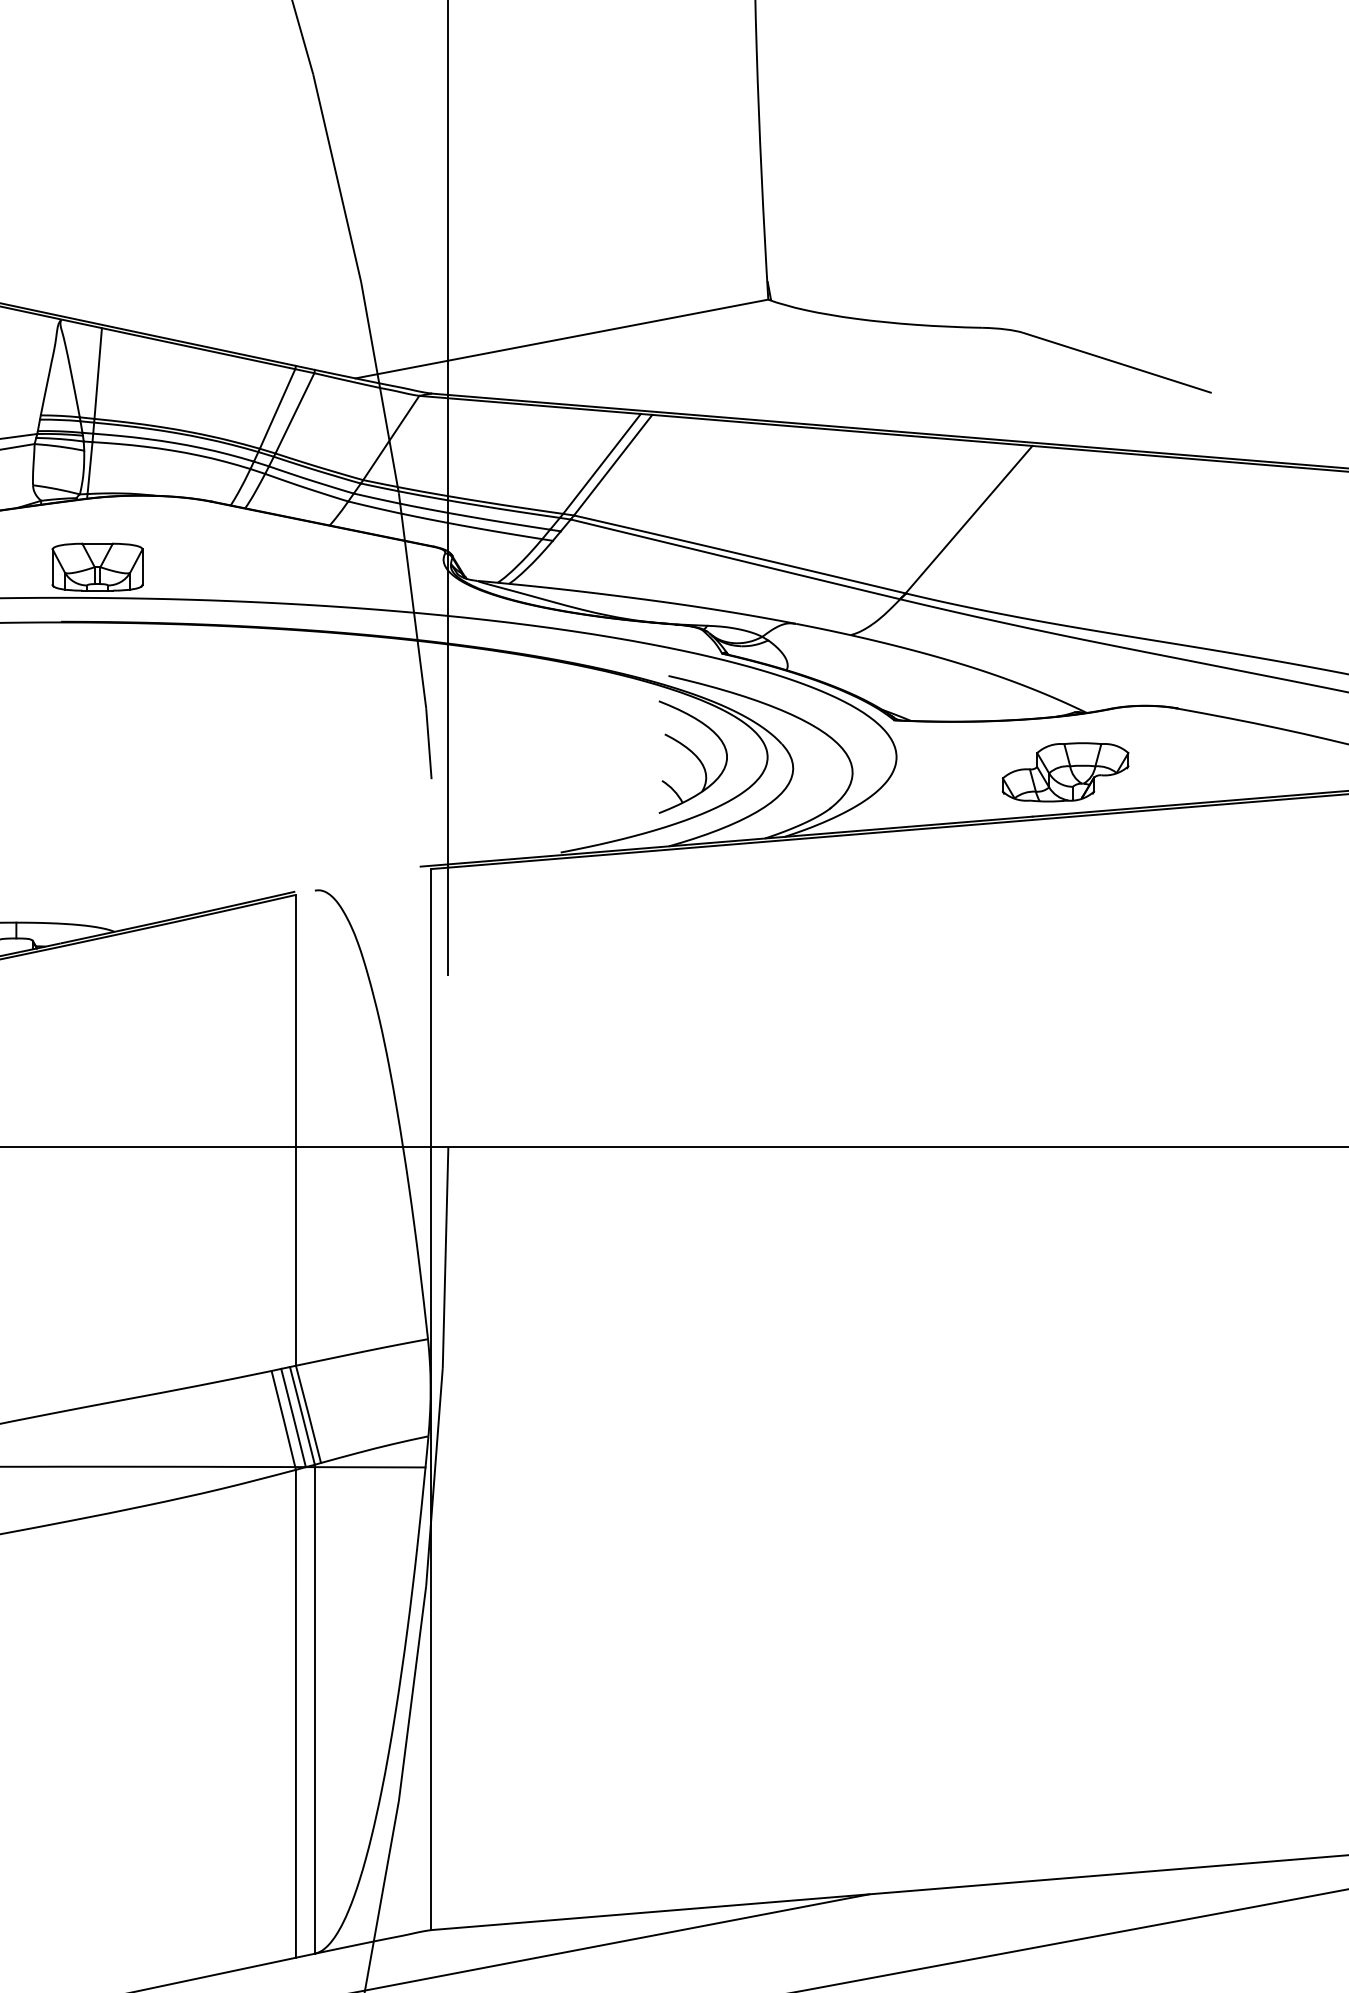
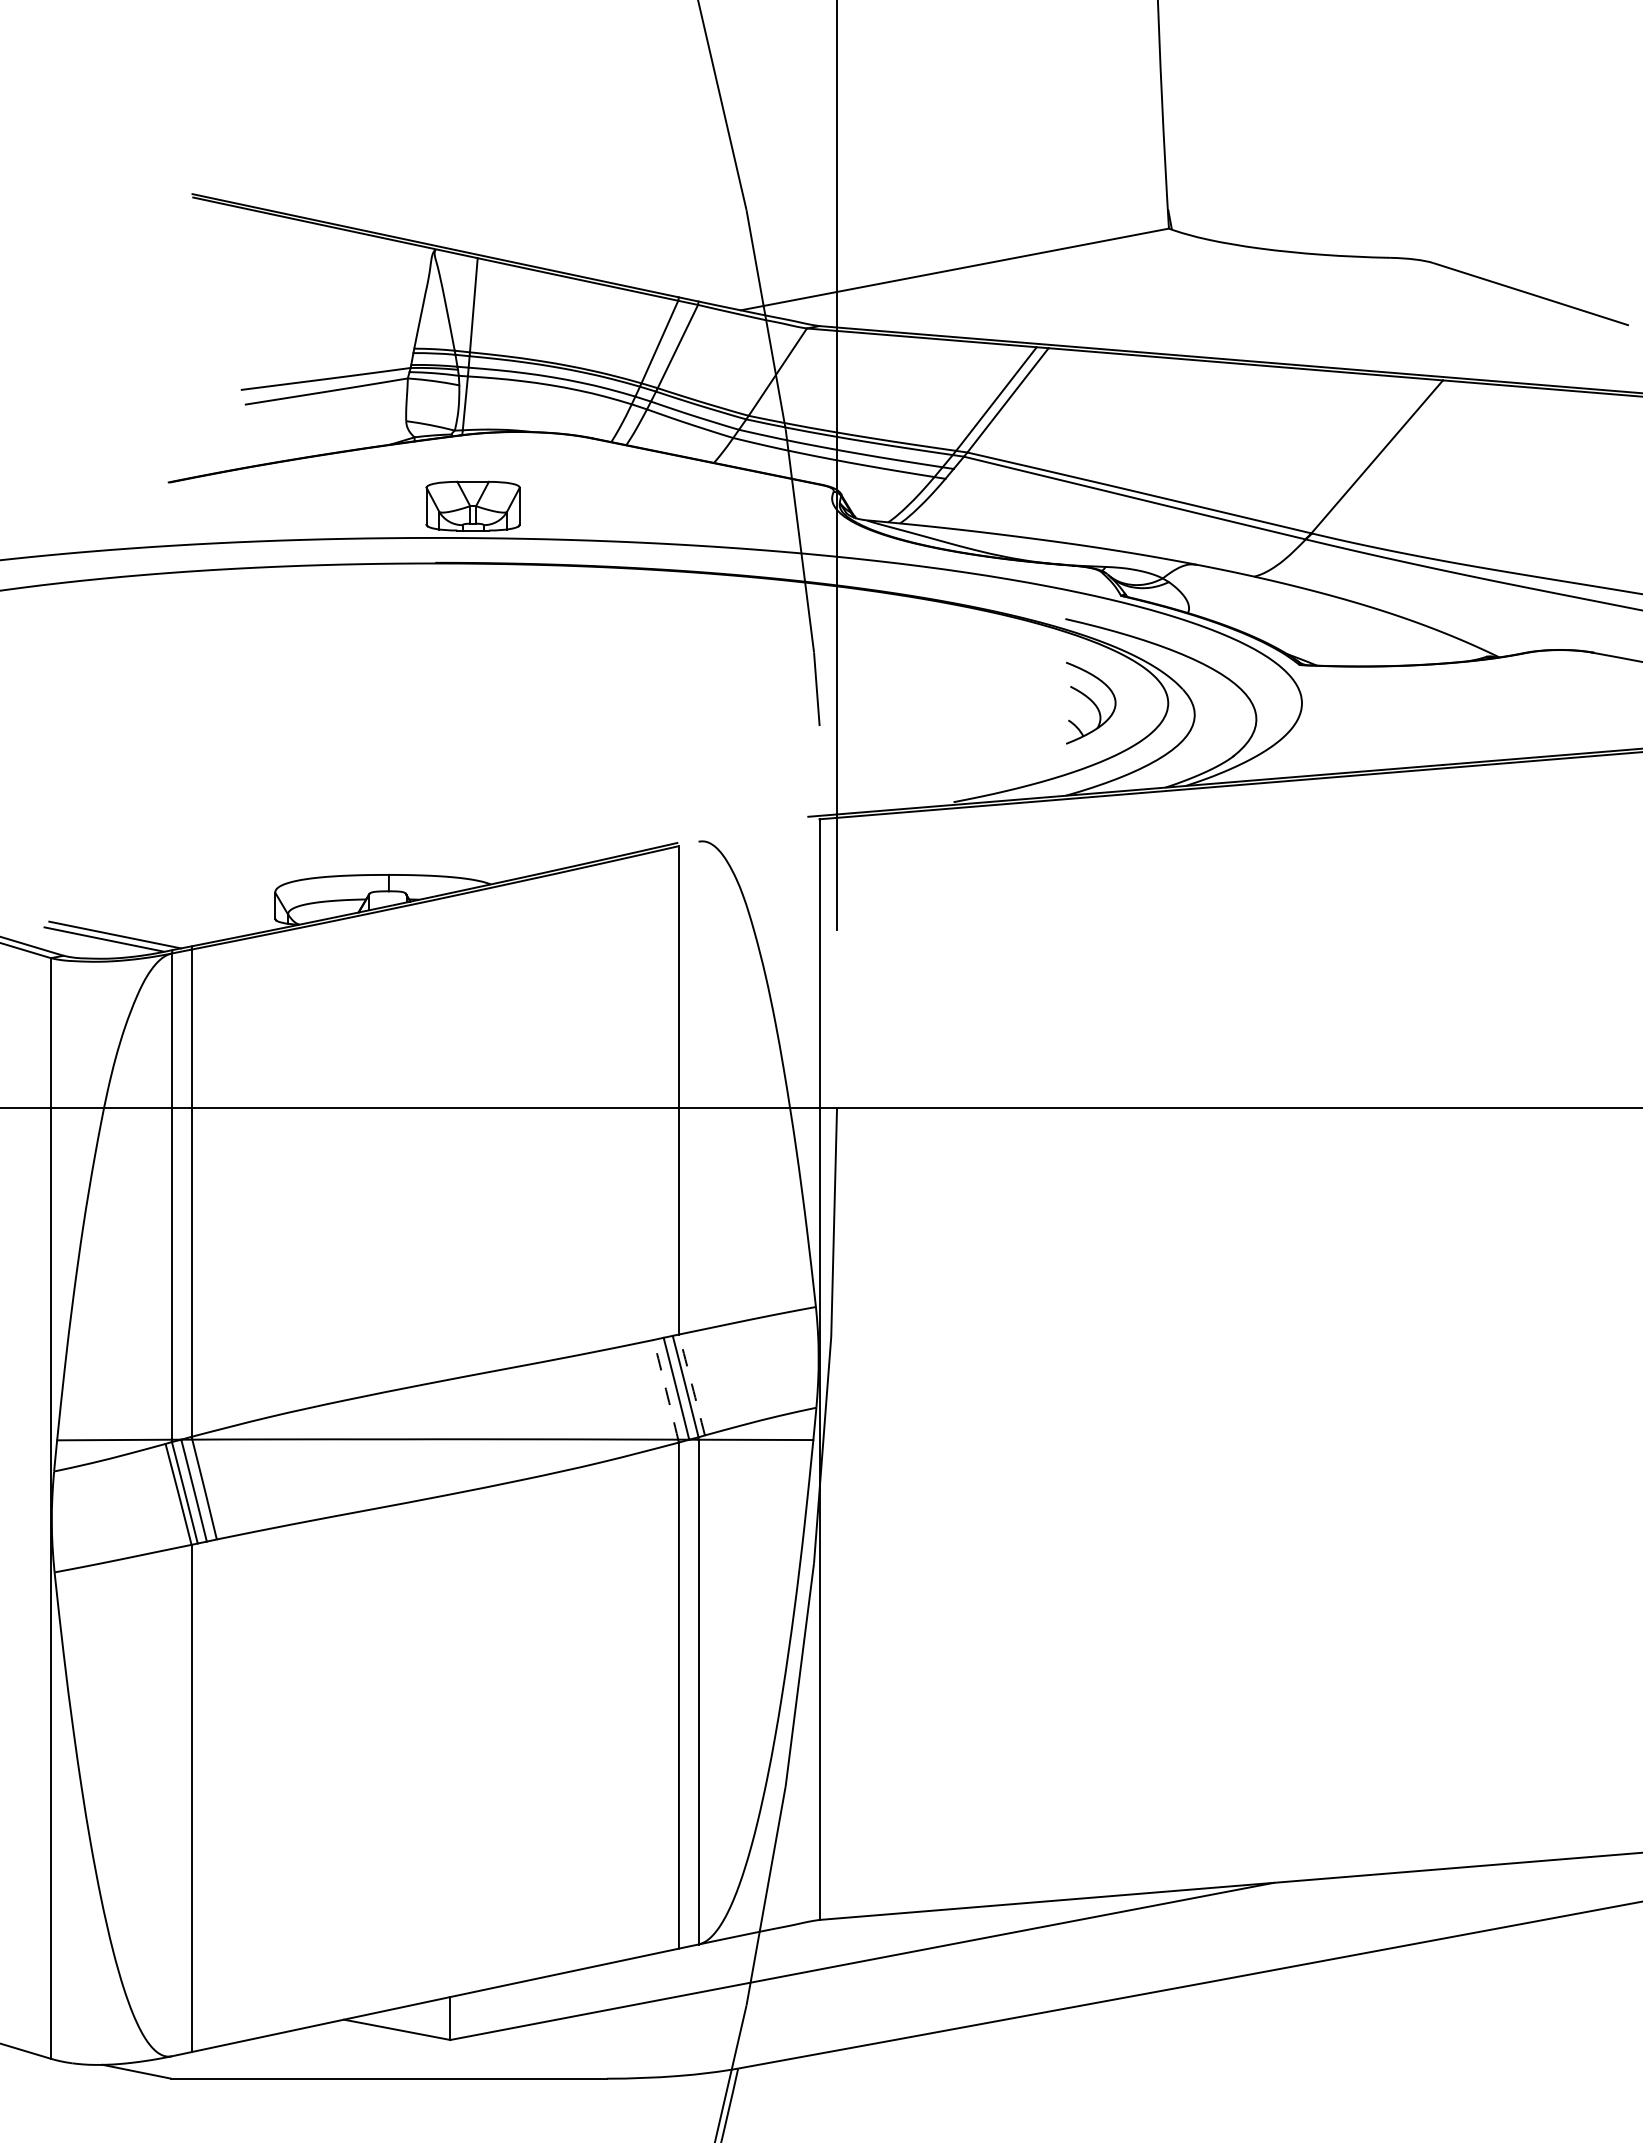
part: (692, 756) -> (1090, 702), size x0.7
part: (1065, 771) -> (1477, 718), removed
arc: (309, 1413) -> (692, 1384), solid -> dashed
arc: (283, 1418) -> (666, 1389), solid -> dashed

